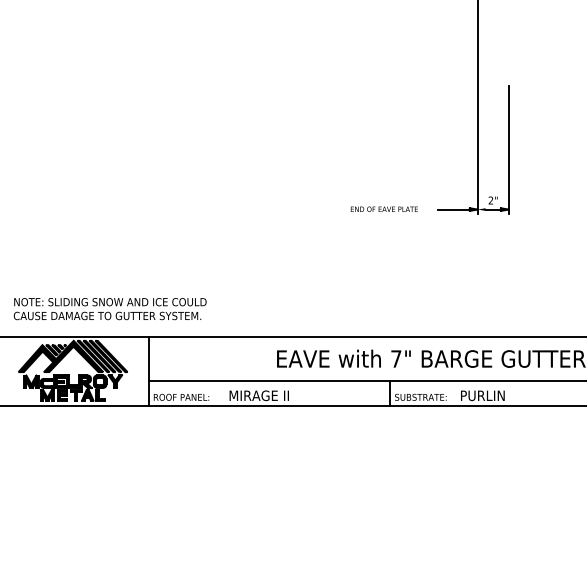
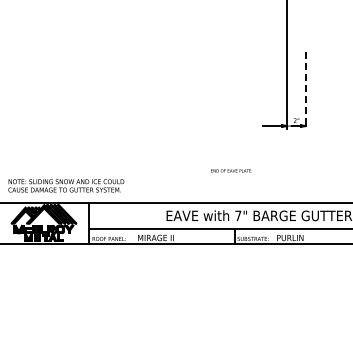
line: (508, 150) -> (305, 90), solid -> dashed
text: (384, 208) -> (231, 170), moved

